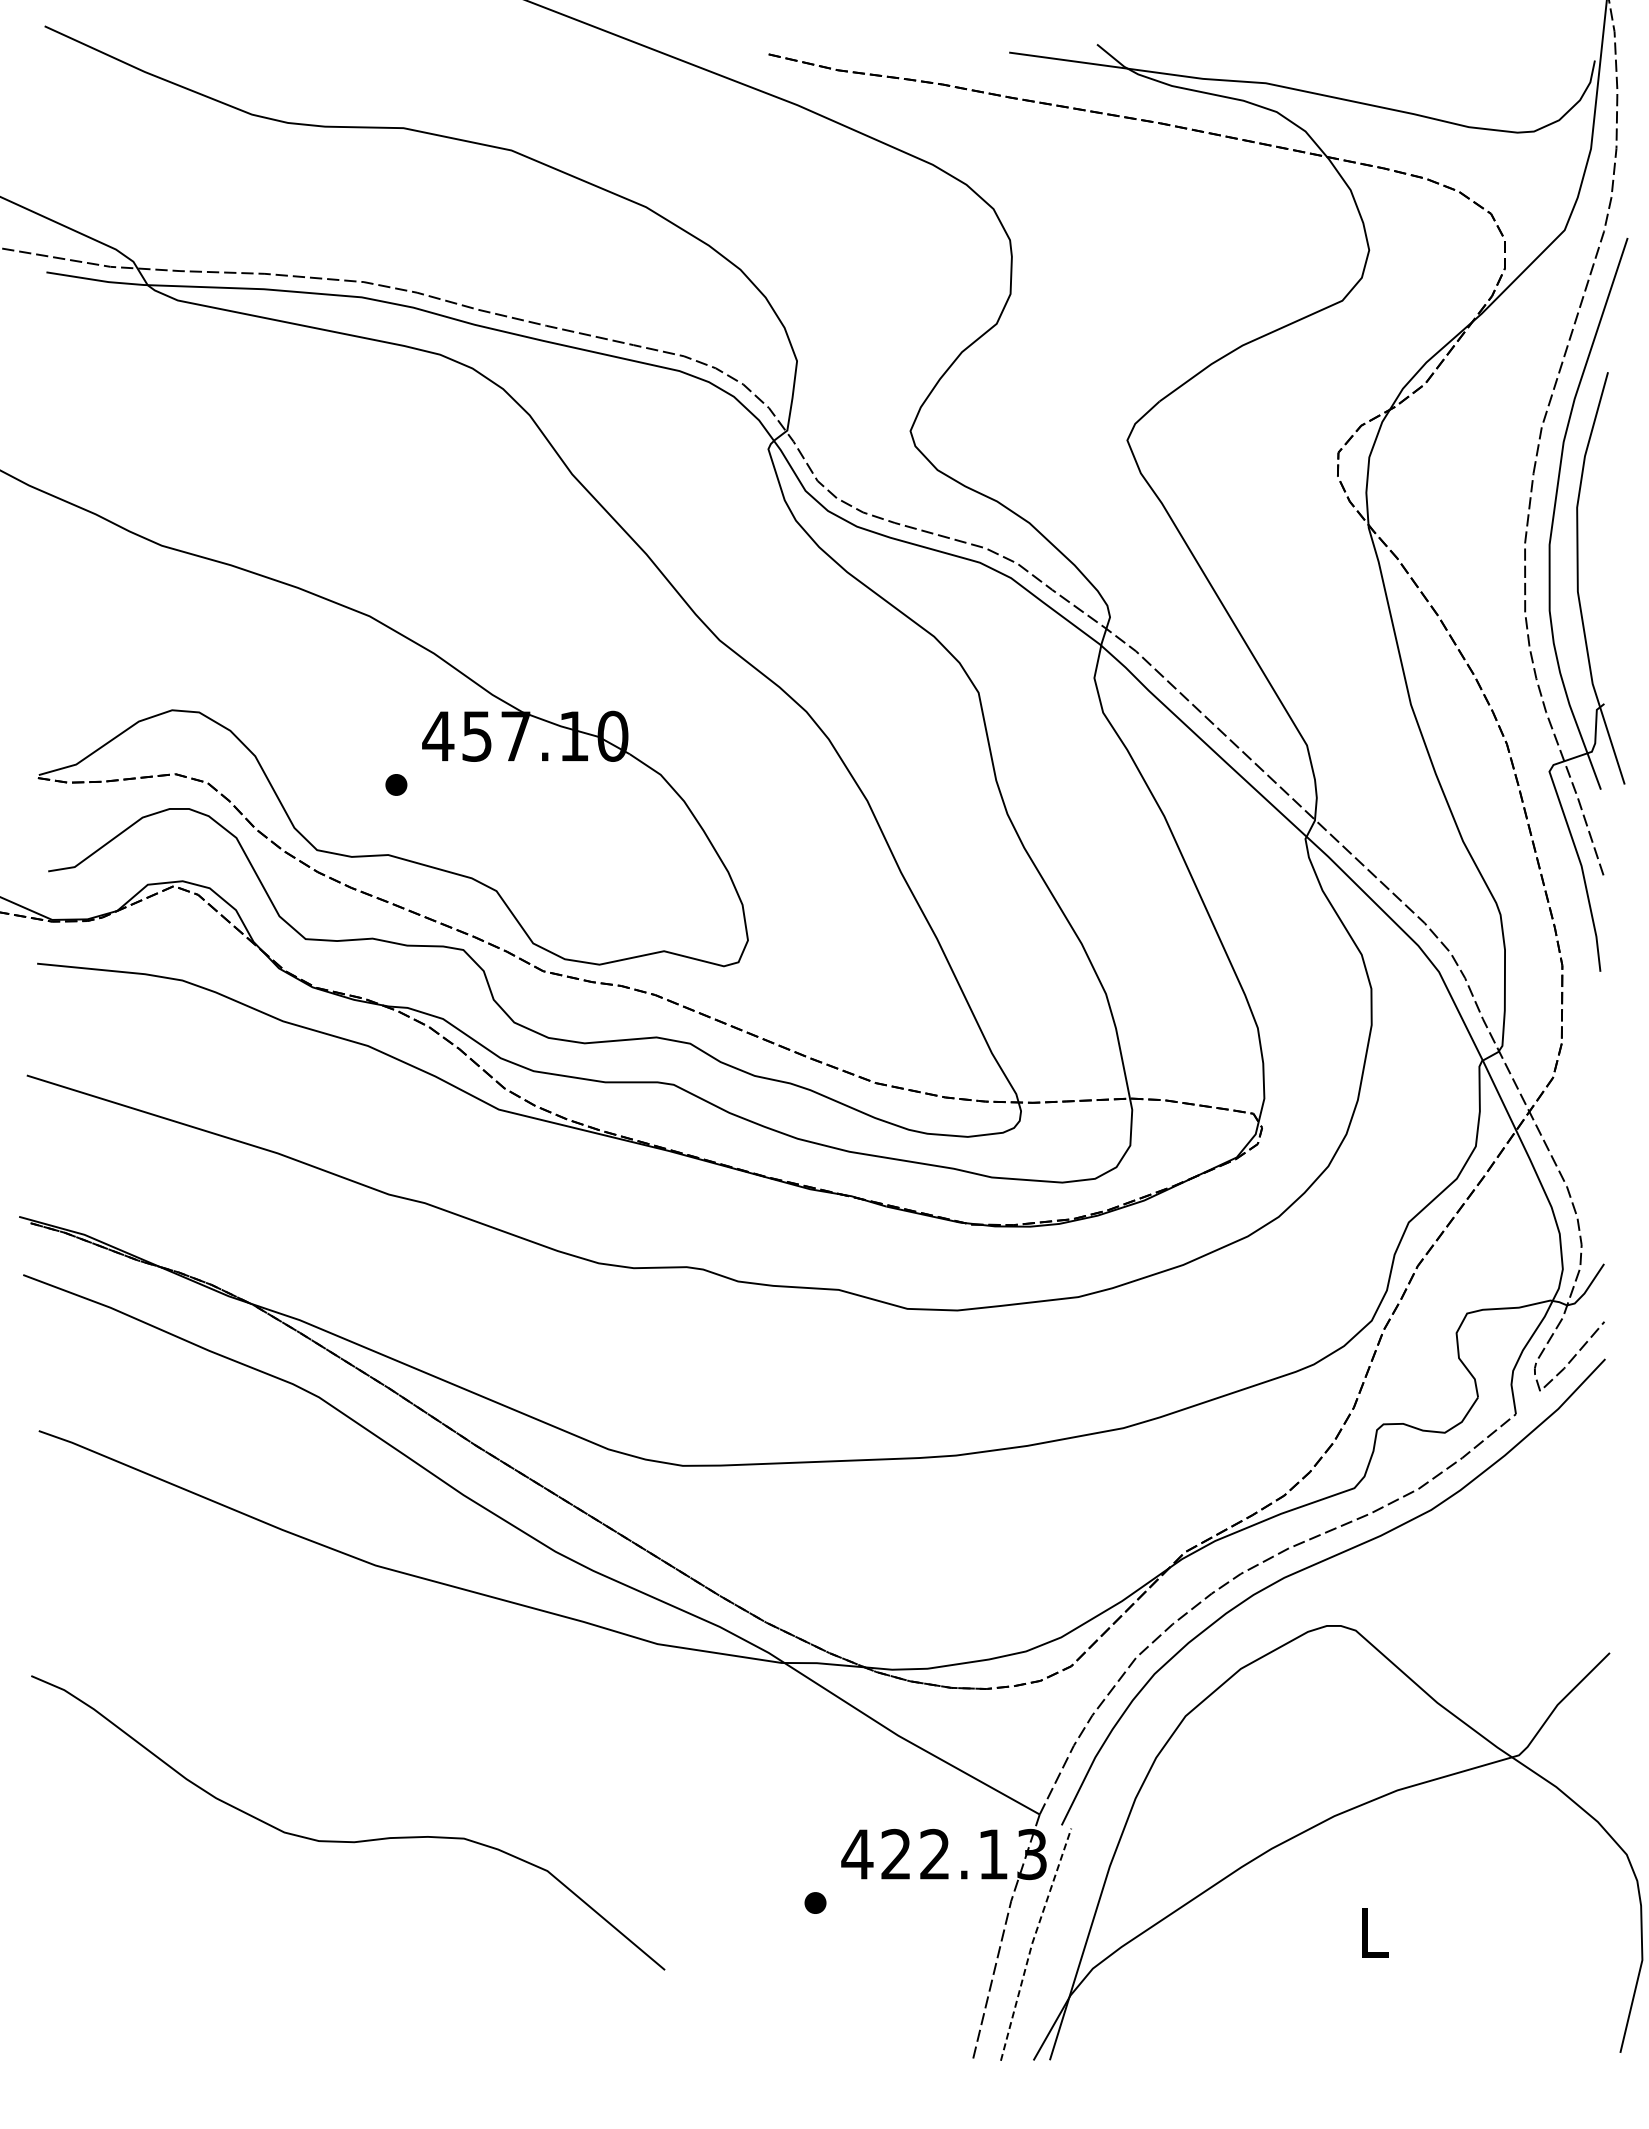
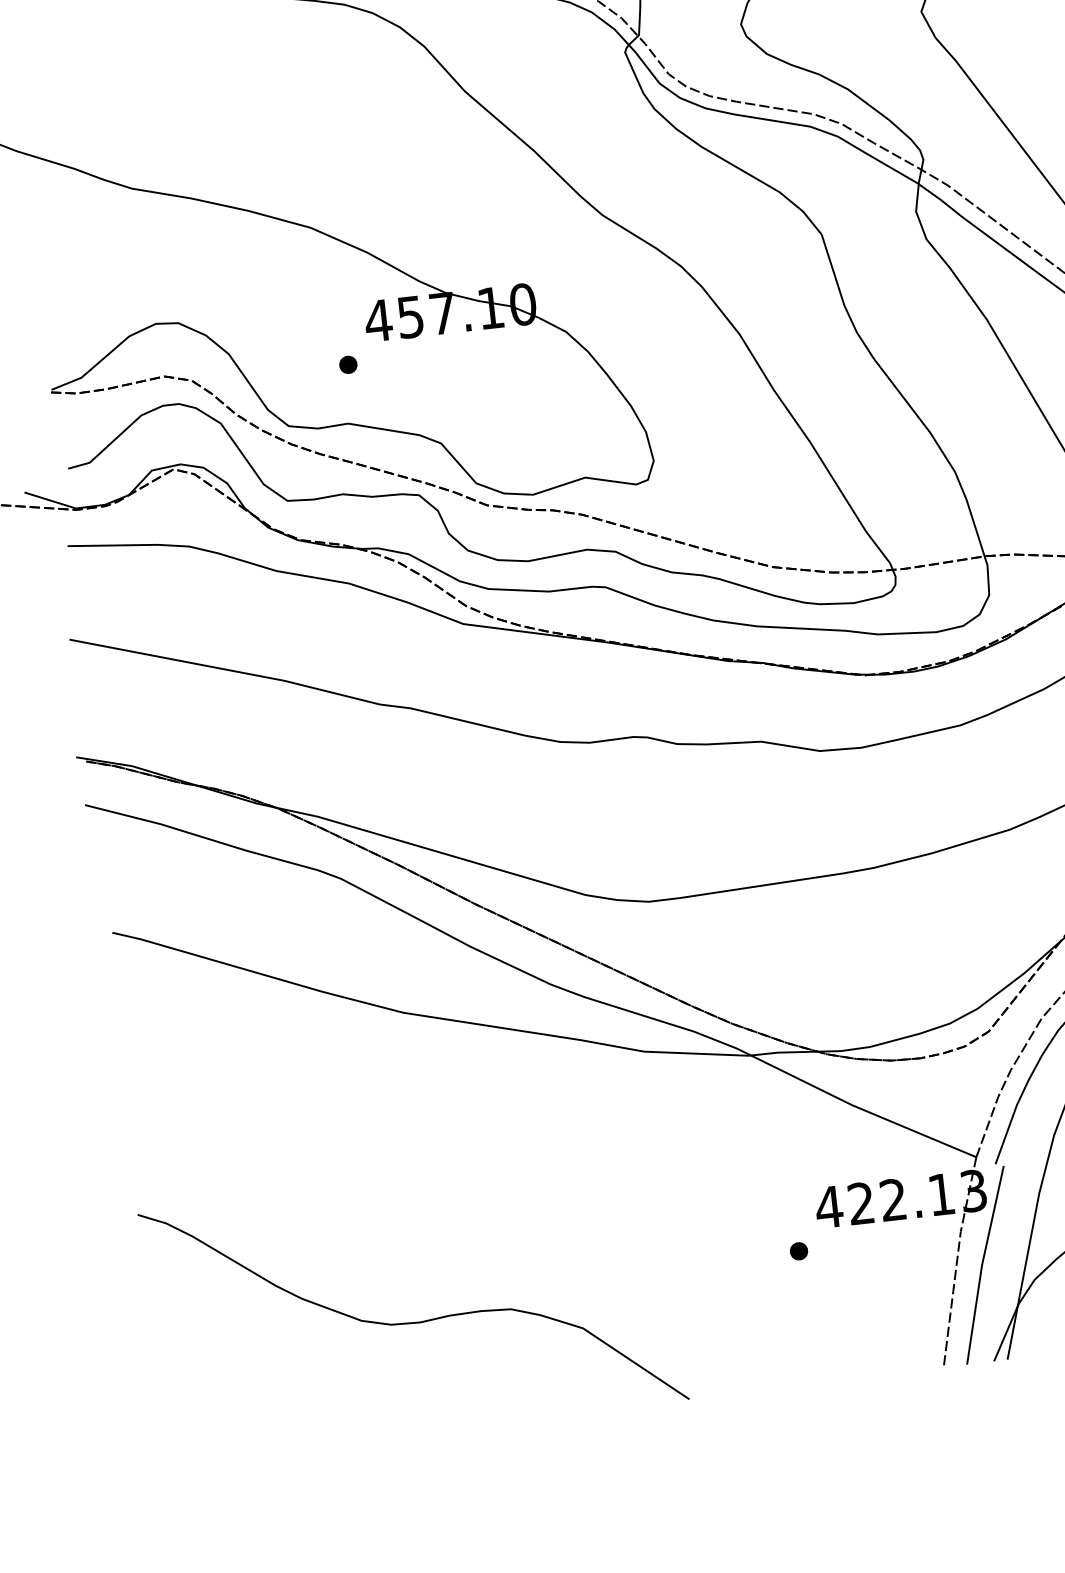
curve: (348, 1841) -> (415, 1322), moved
line: (1032, 1943) -> (982, 1264), dashed -> solid

